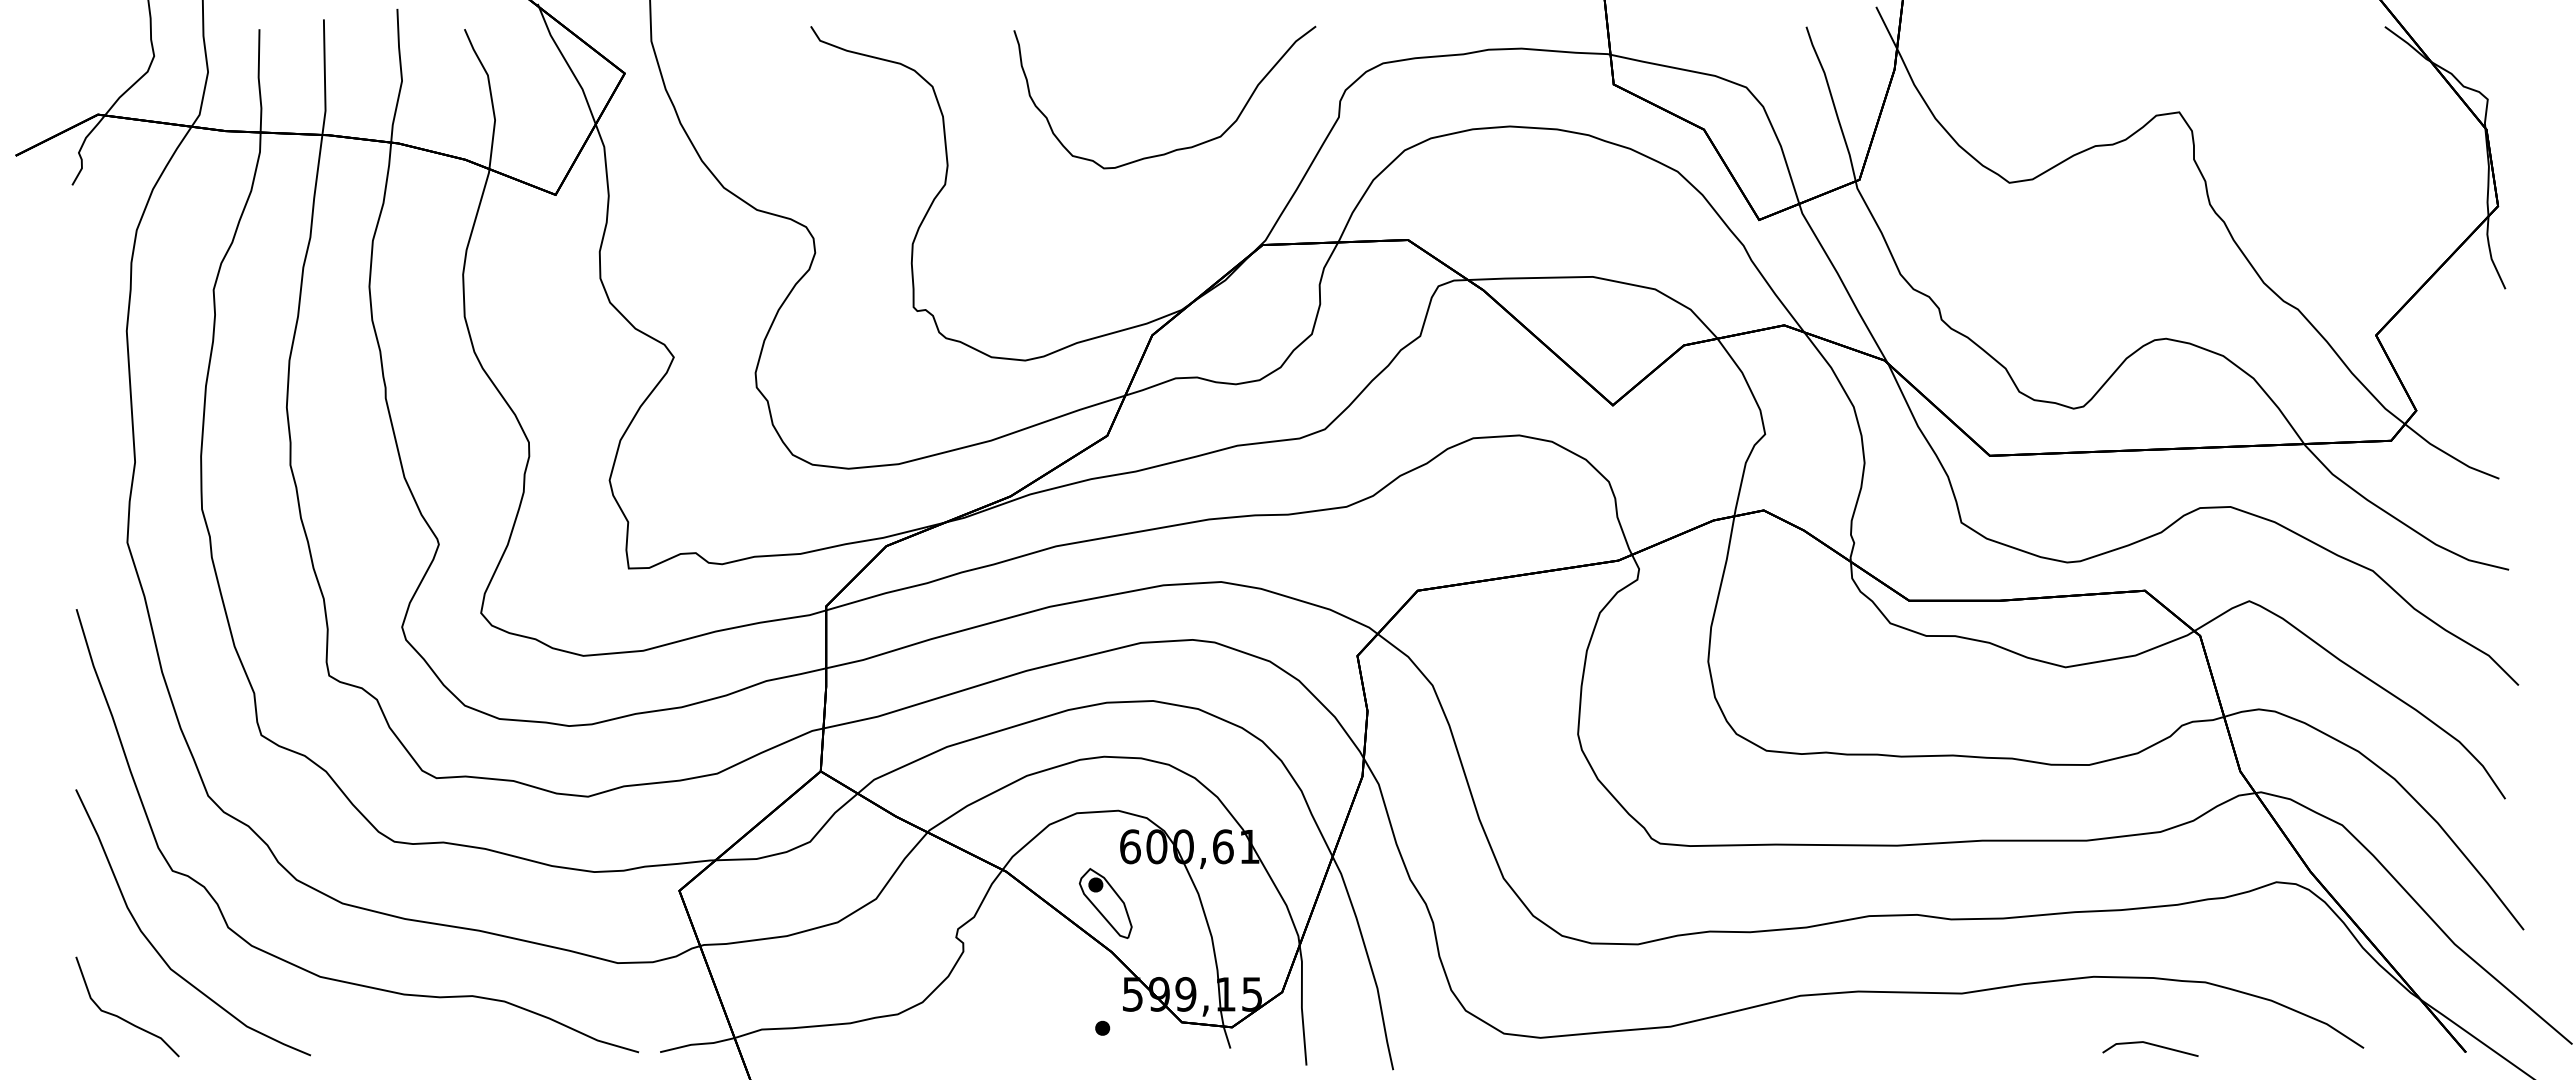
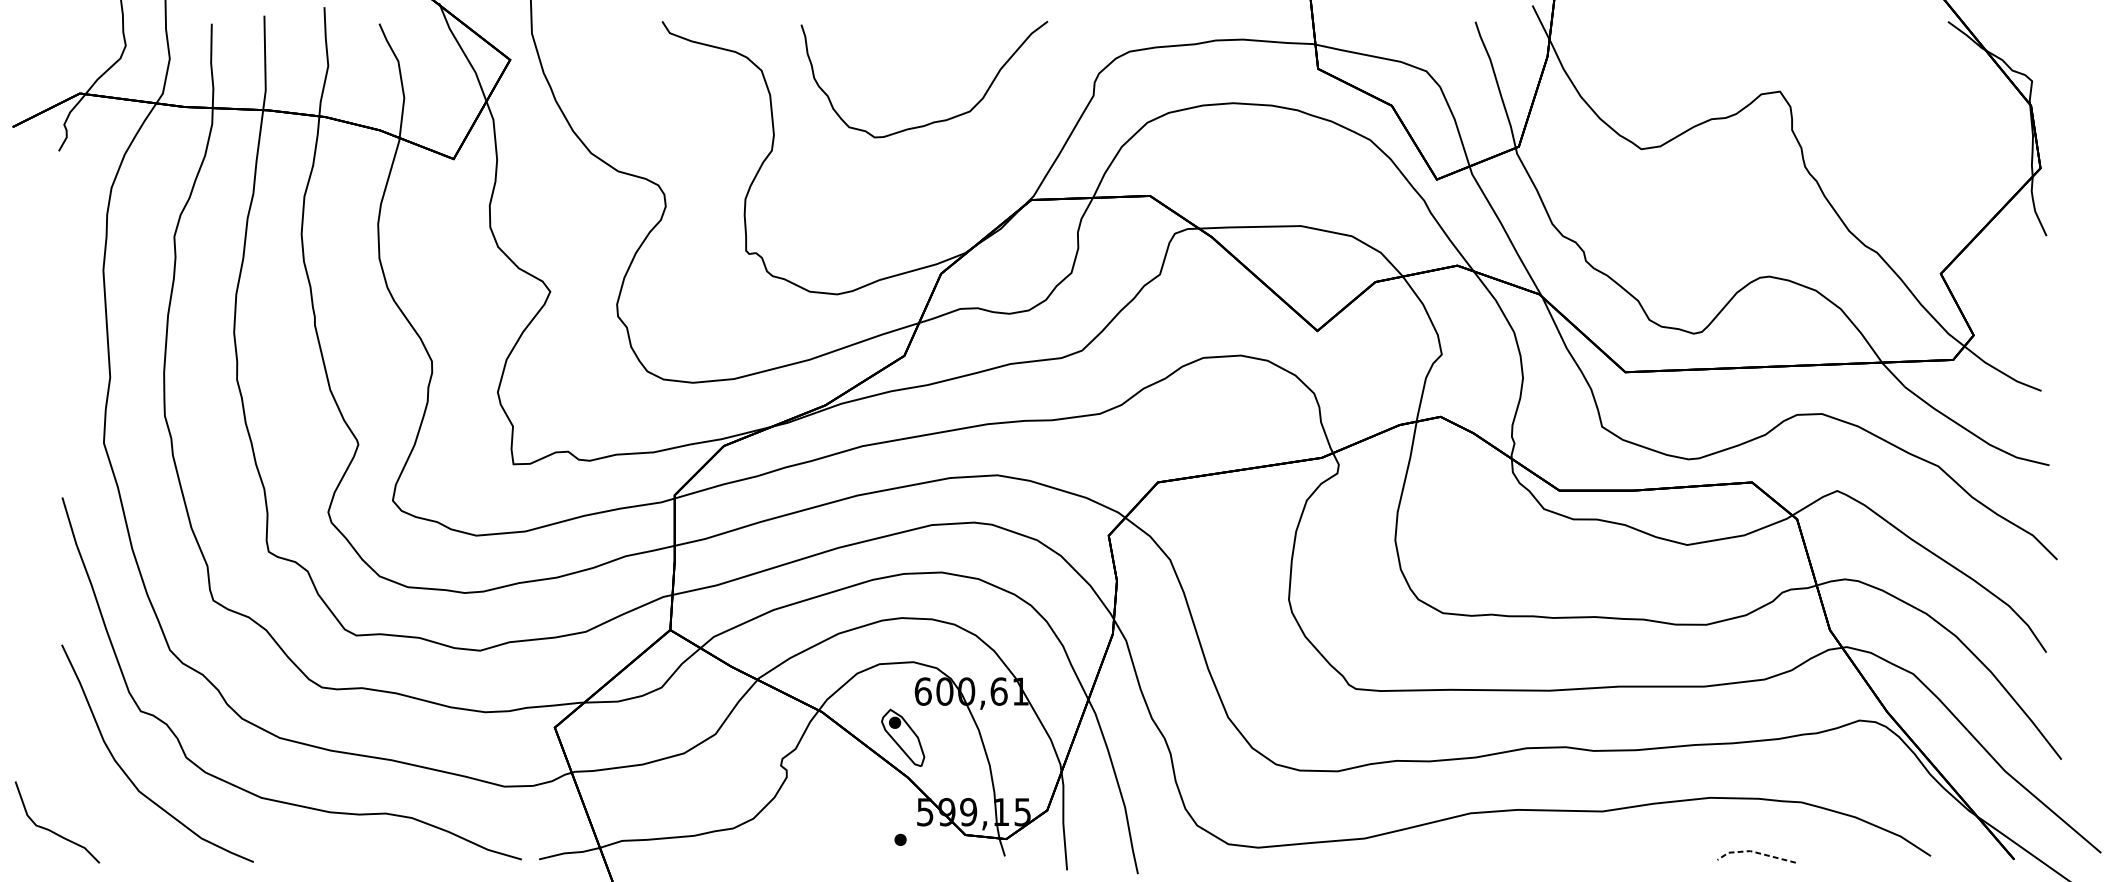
curve: (1177, 148) -> (934, 121), moved
curve: (121, 1017) -> (52, 831), moved
line: (2148, 1043) -> (1754, 852), solid -> dashed

